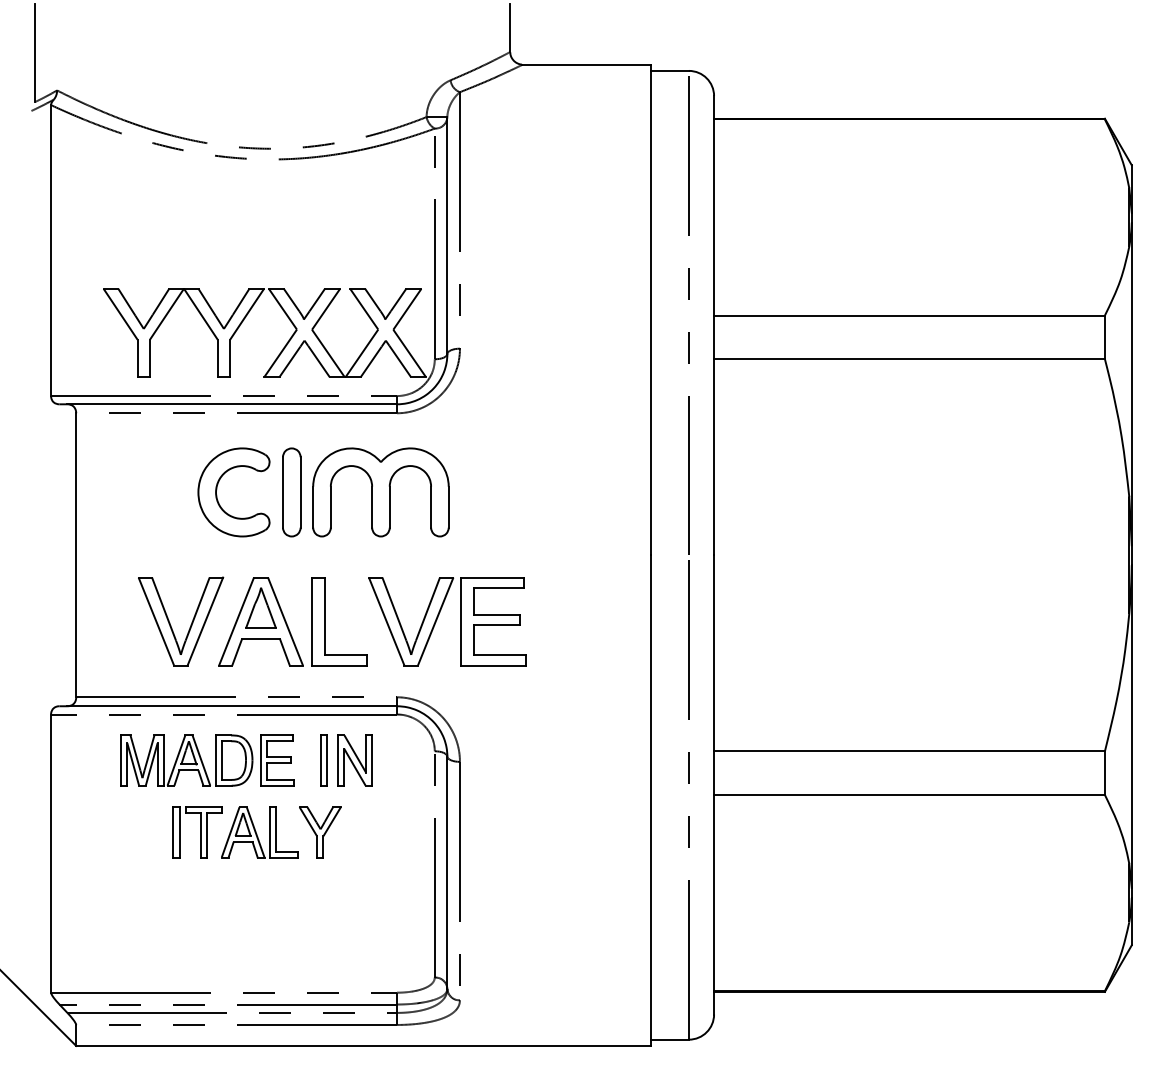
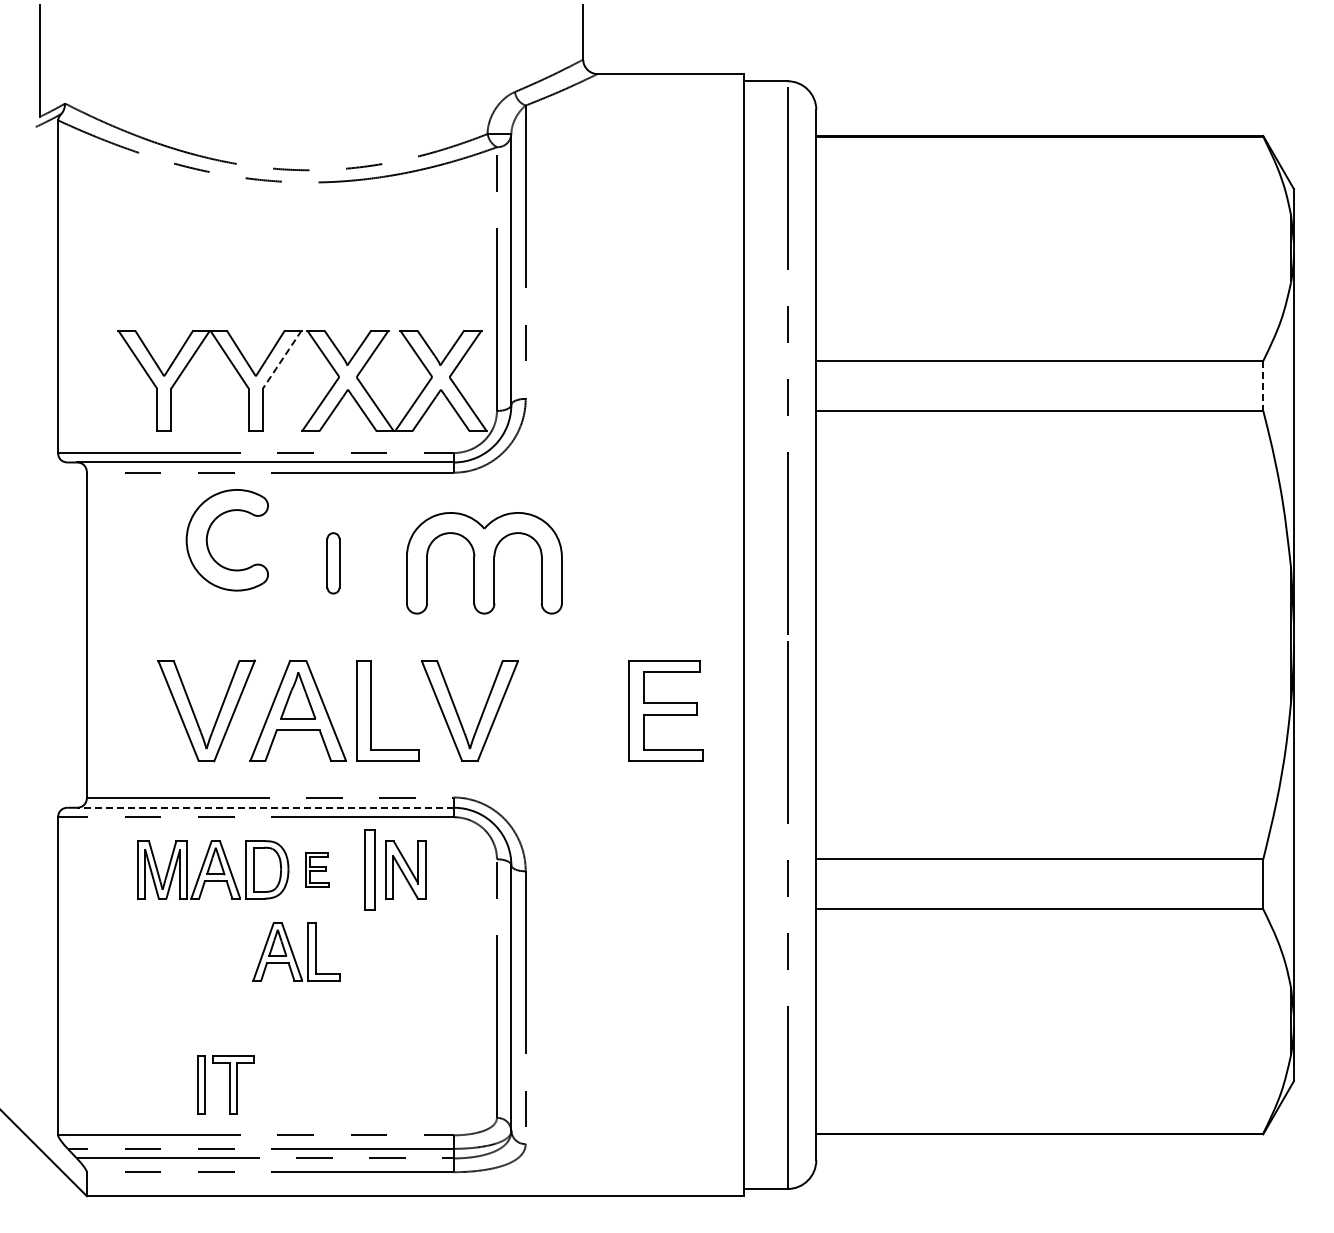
line: (247, 314) -> (282, 359), solid -> dashed
line: (1105, 336) -> (1263, 385), solid -> dashed
part: (291, 492) -> (333, 563), size x0.6
part: (381, 492) -> (484, 563), moved
part: (217, 496) -> (208, 544), moved
part: (492, 621) -> (665, 710), moved
line: (231, 706) -> (264, 807), solid -> dashed
part: (276, 760) -> (316, 869), size x0.6
part: (324, 760) -> (370, 869), size x1.4
part: (197, 831) -> (225, 1084), moved
part: (319, 831) -> (365, 951), removed

